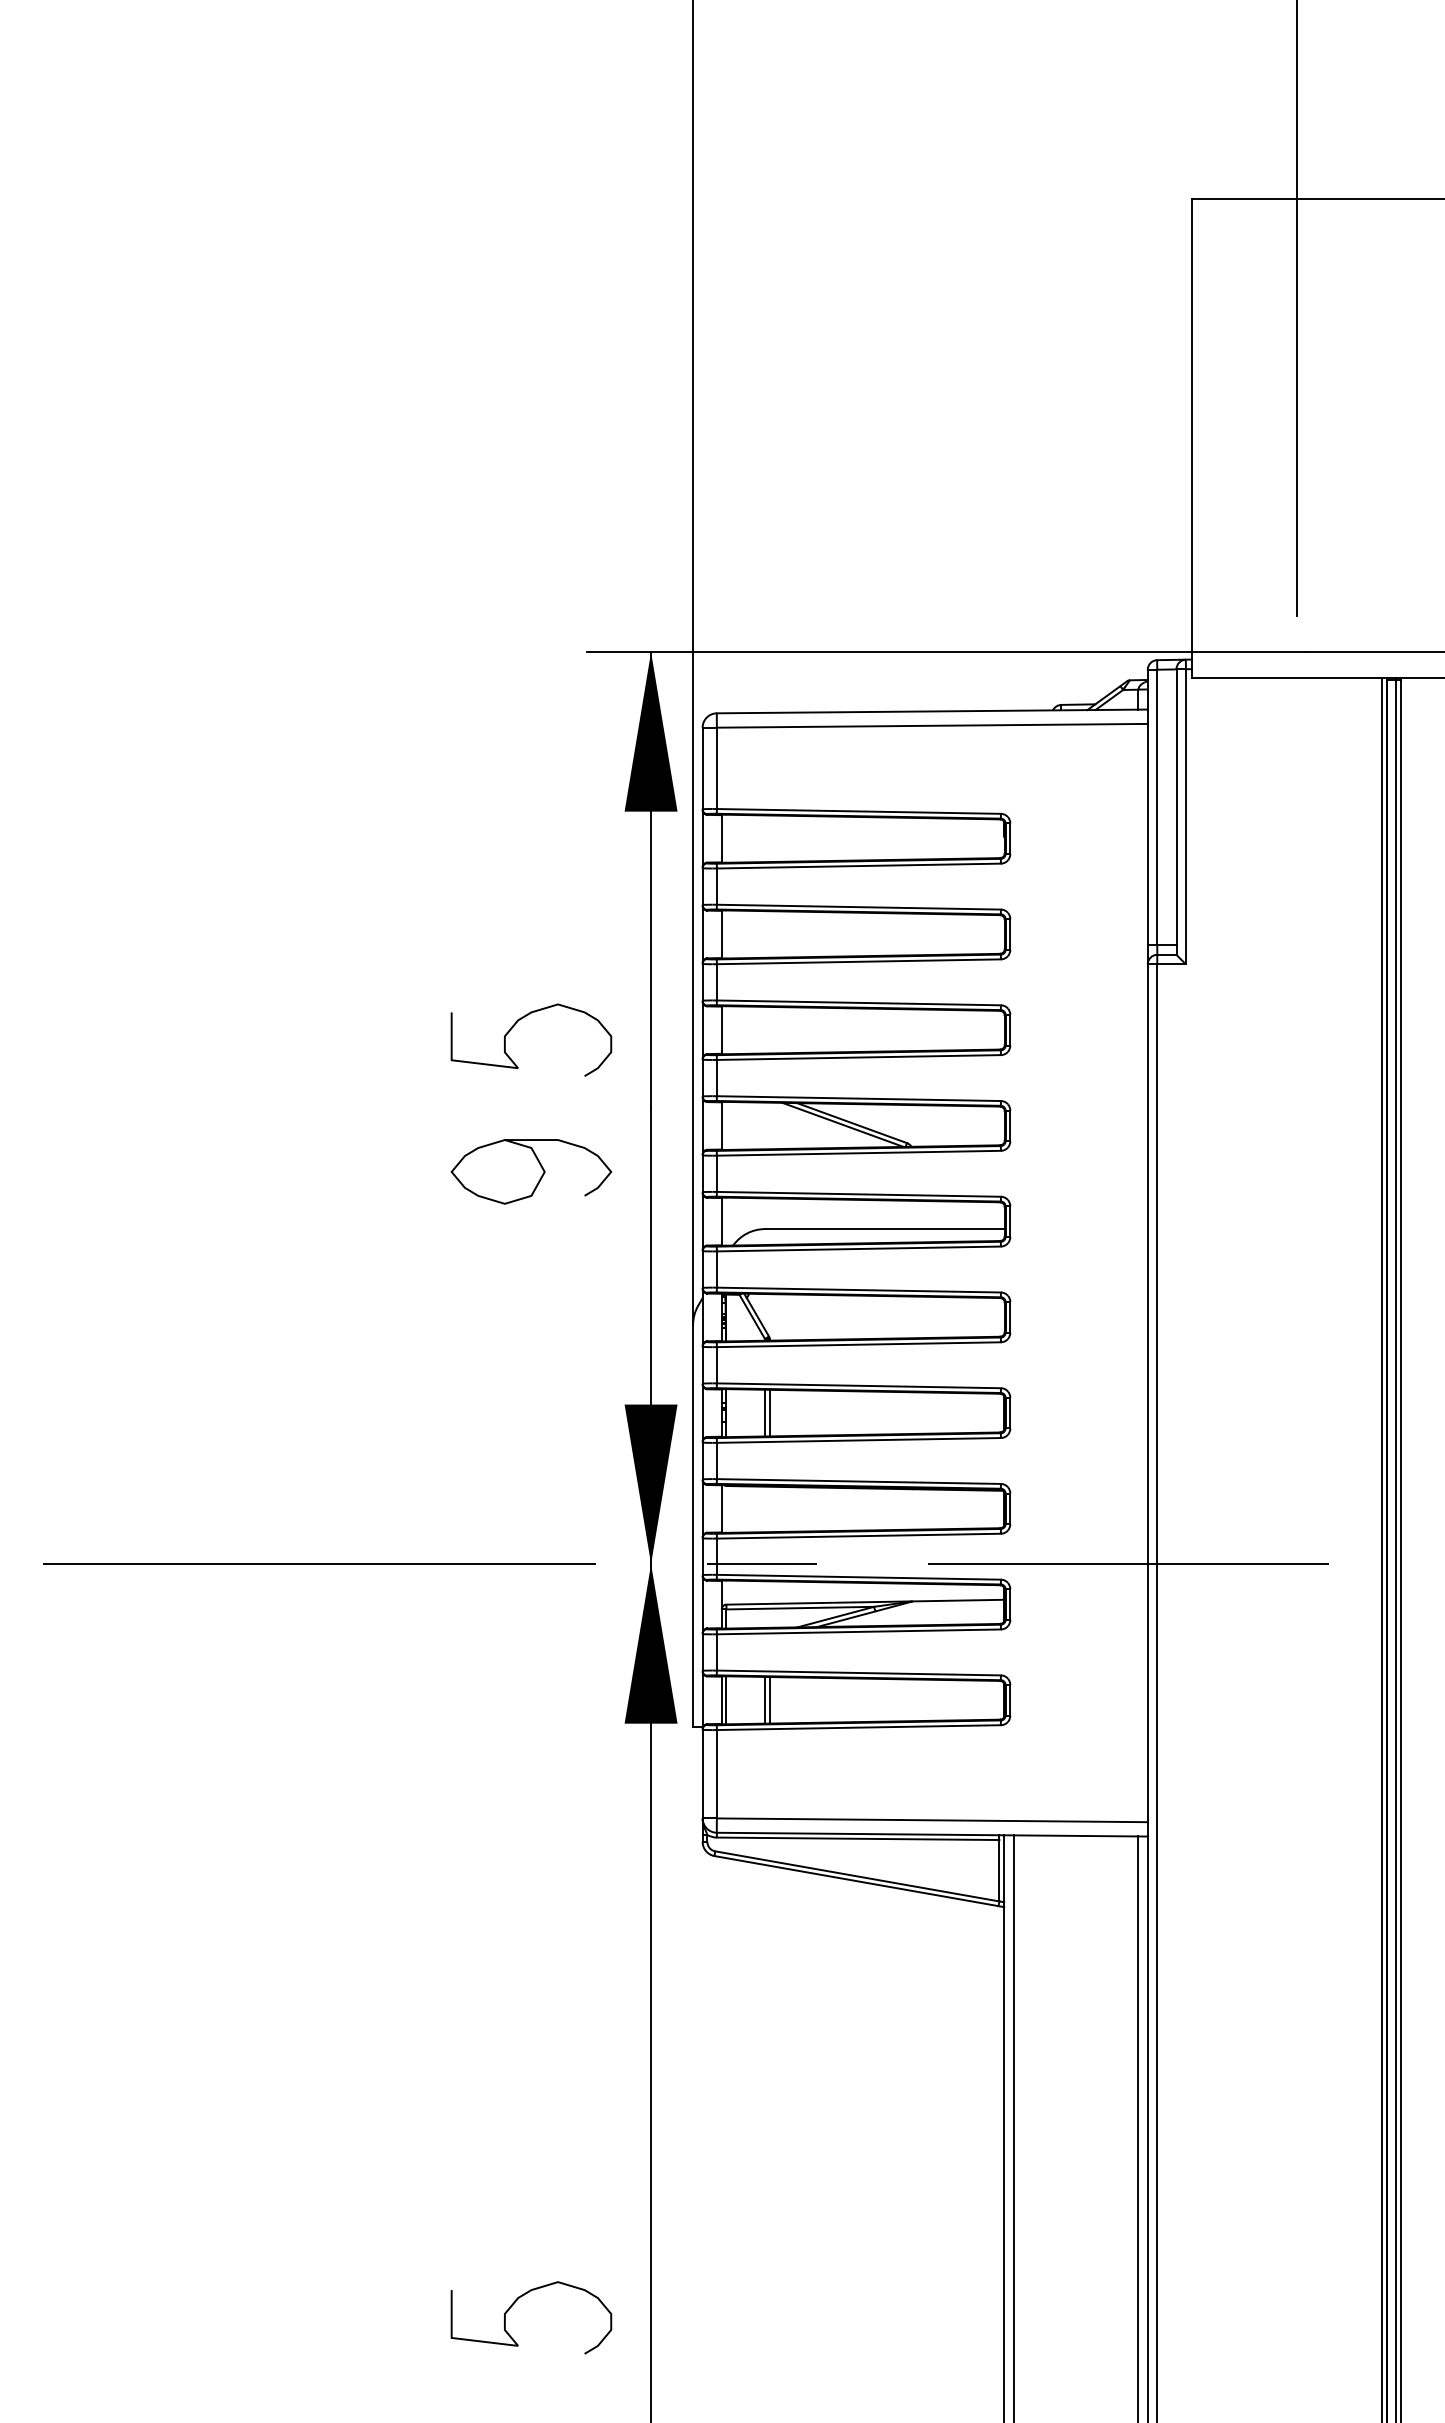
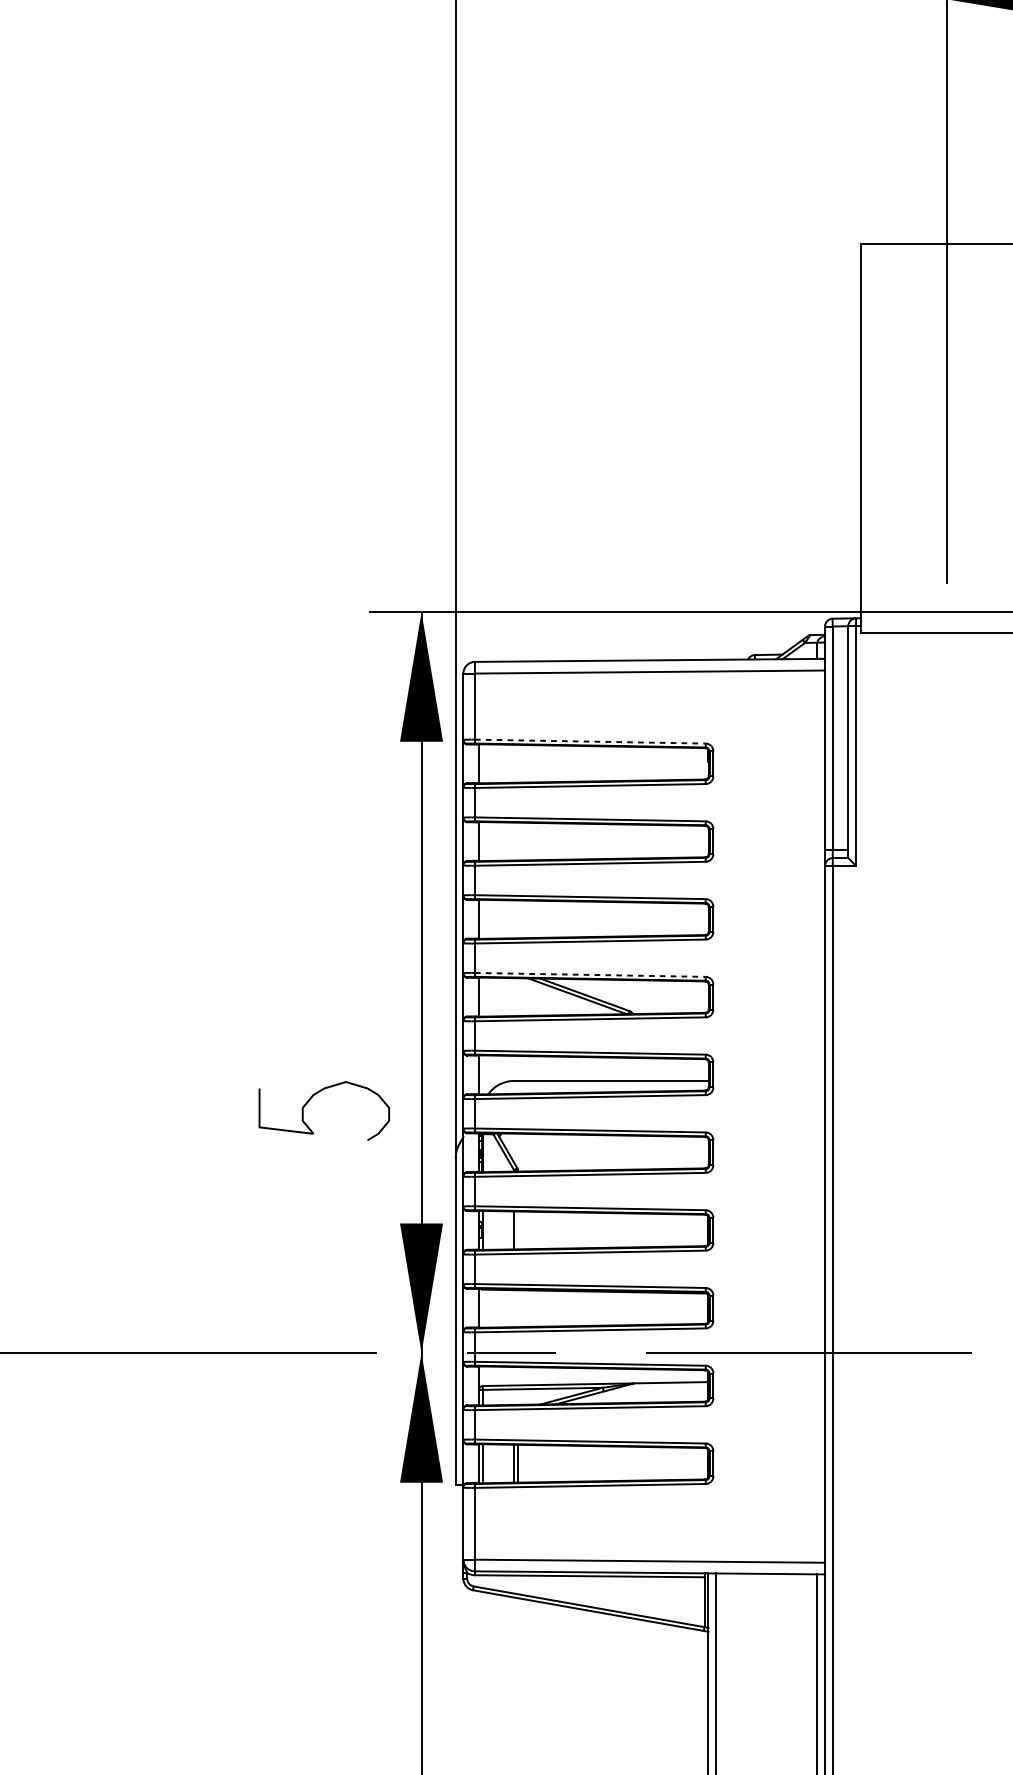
line: (859, 811) -> (590, 741), solid -> dashed
curve: (515, 1025) -> (311, 1099), moved
line: (859, 1098) -> (590, 974), solid -> dashed
curve: (540, 1166) -> (331, 1030), removed
line: (769, 1412) -> (517, 1229), removed

